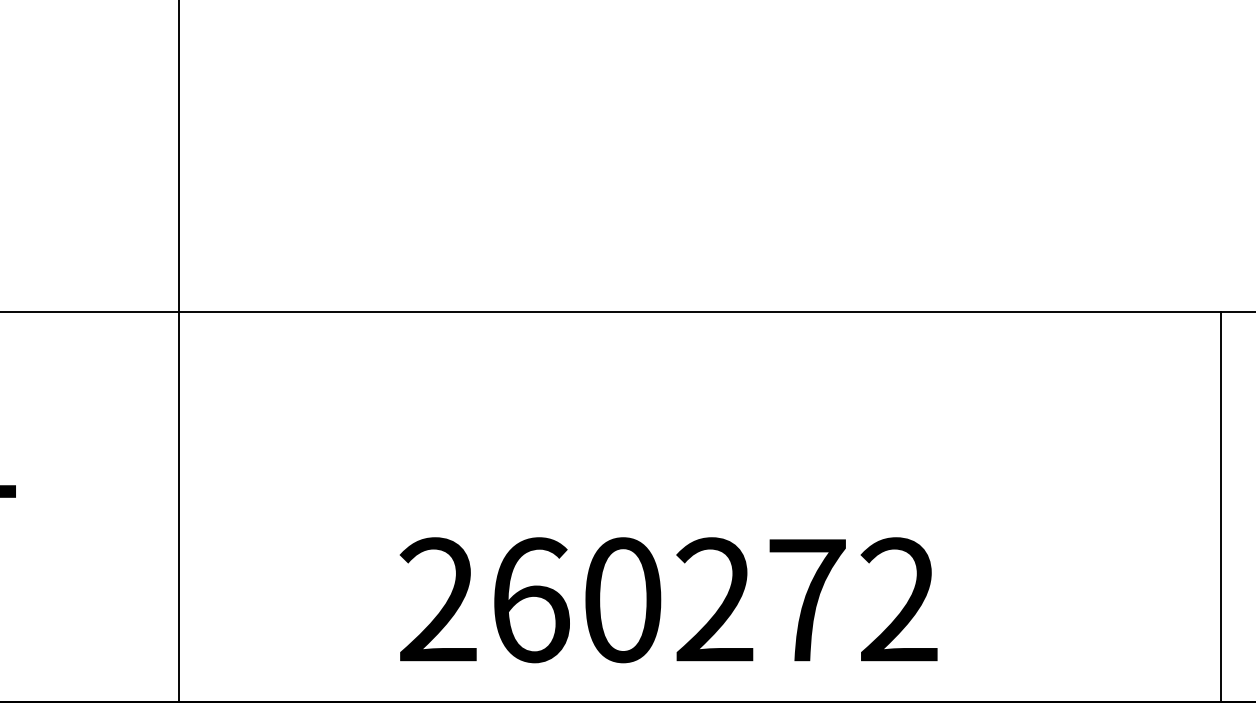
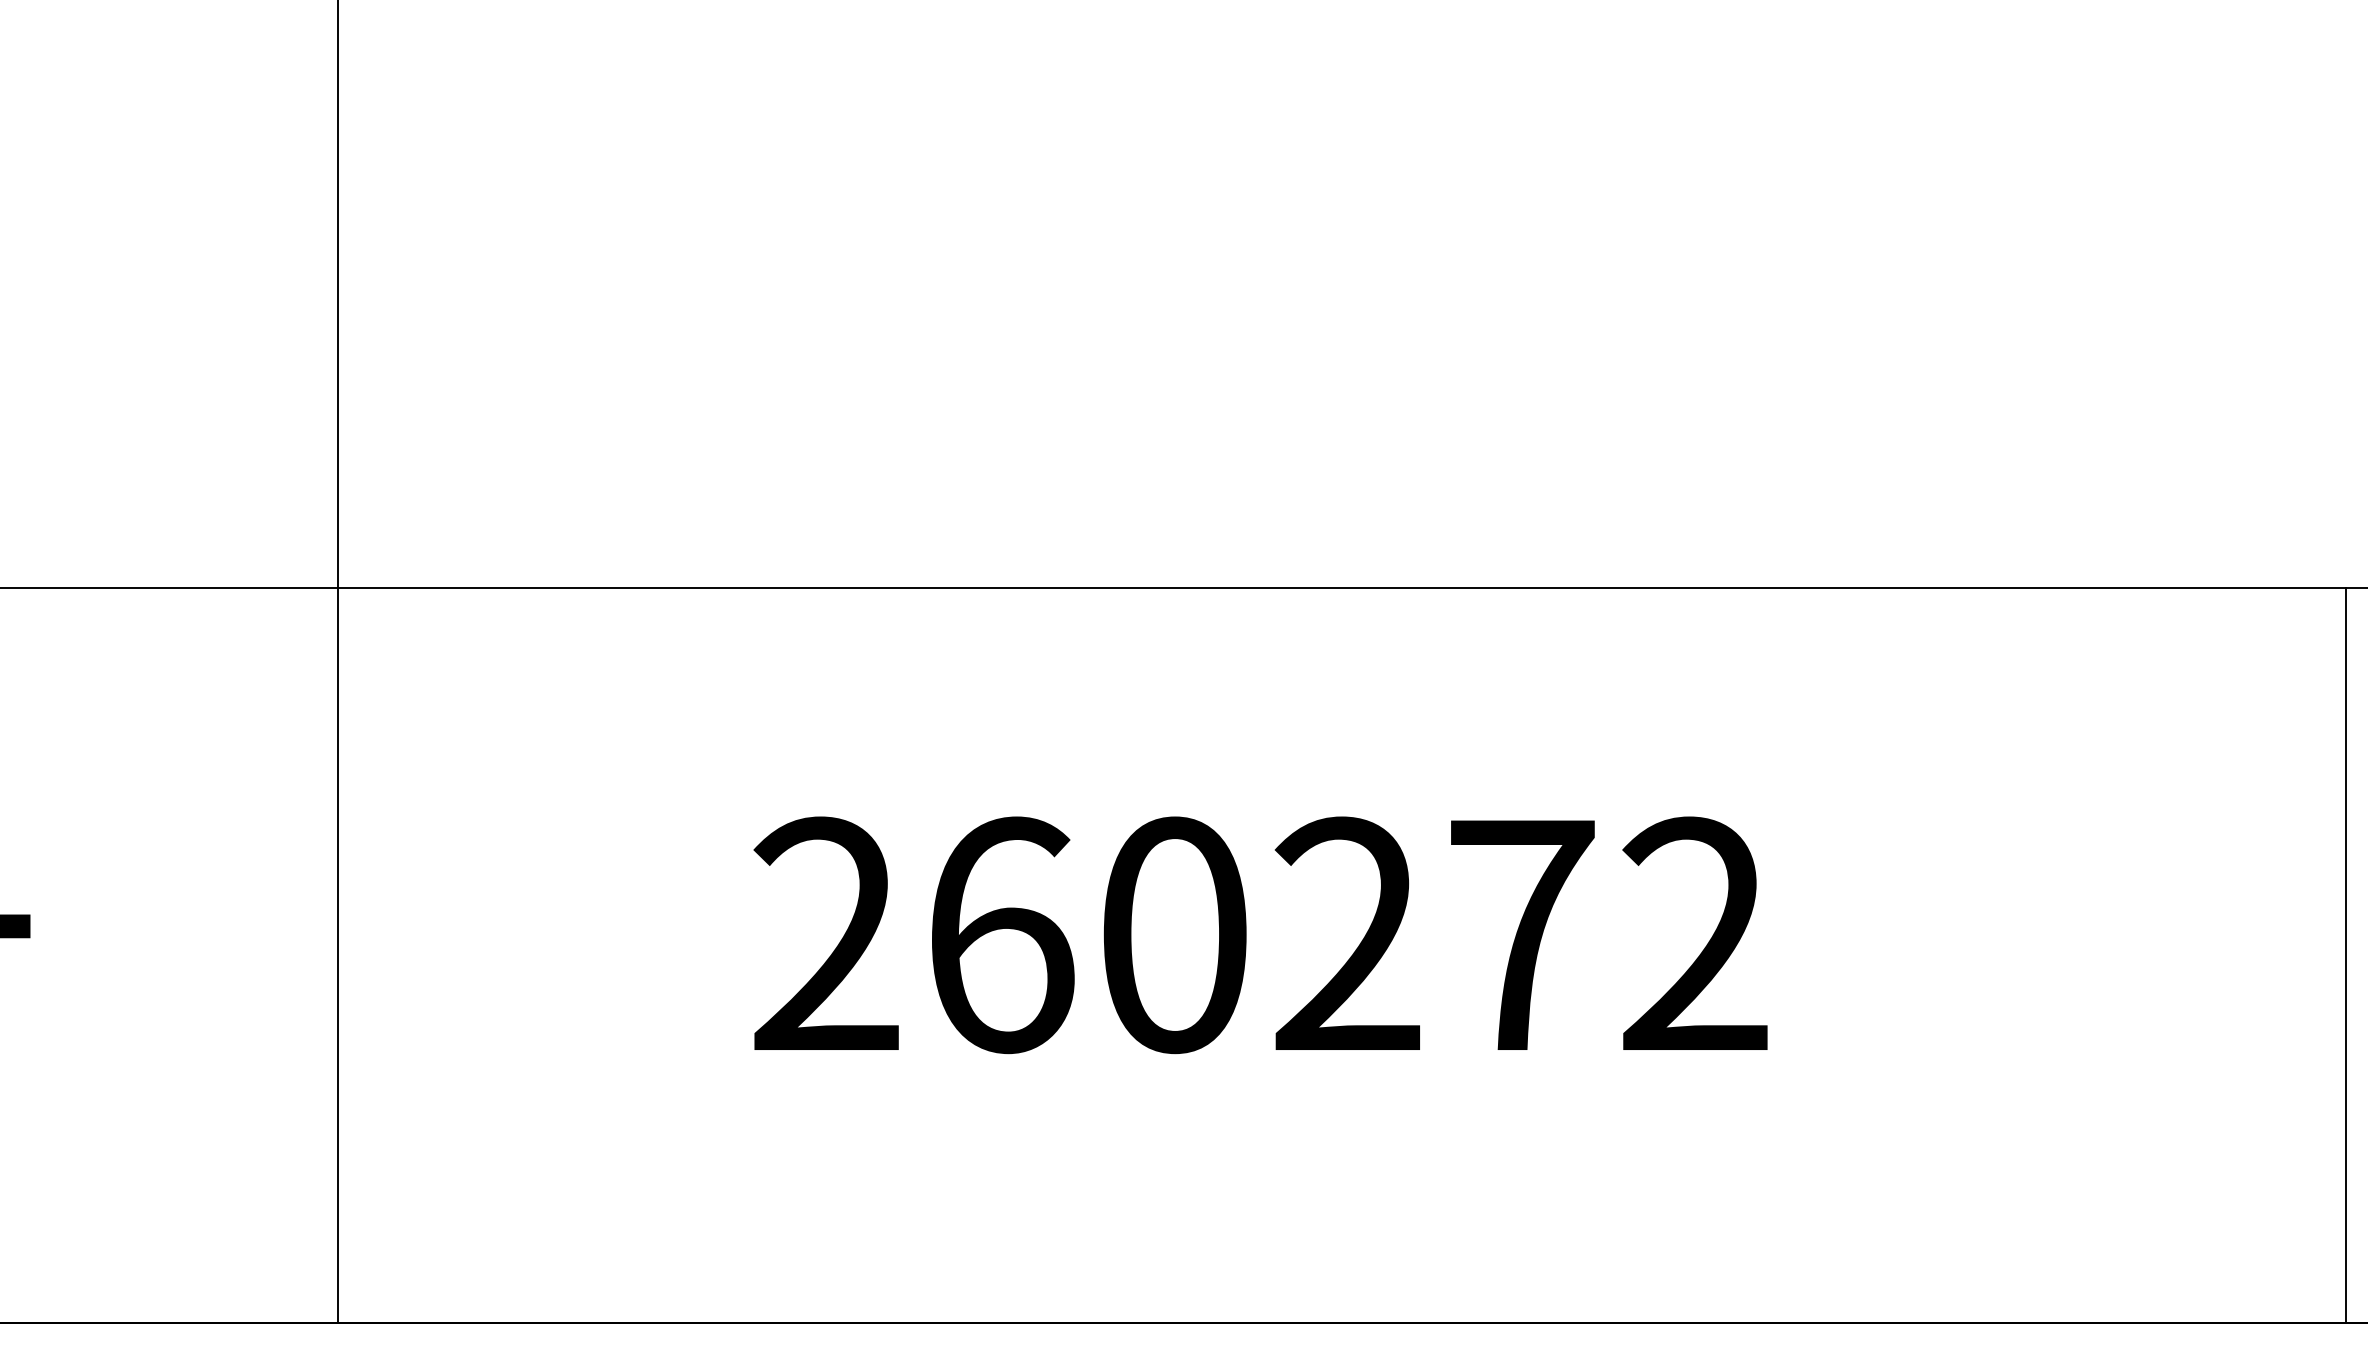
line: (1220, 506) -> (2346, 954), moved
text: (668, 600) -> (1260, 935), moved

